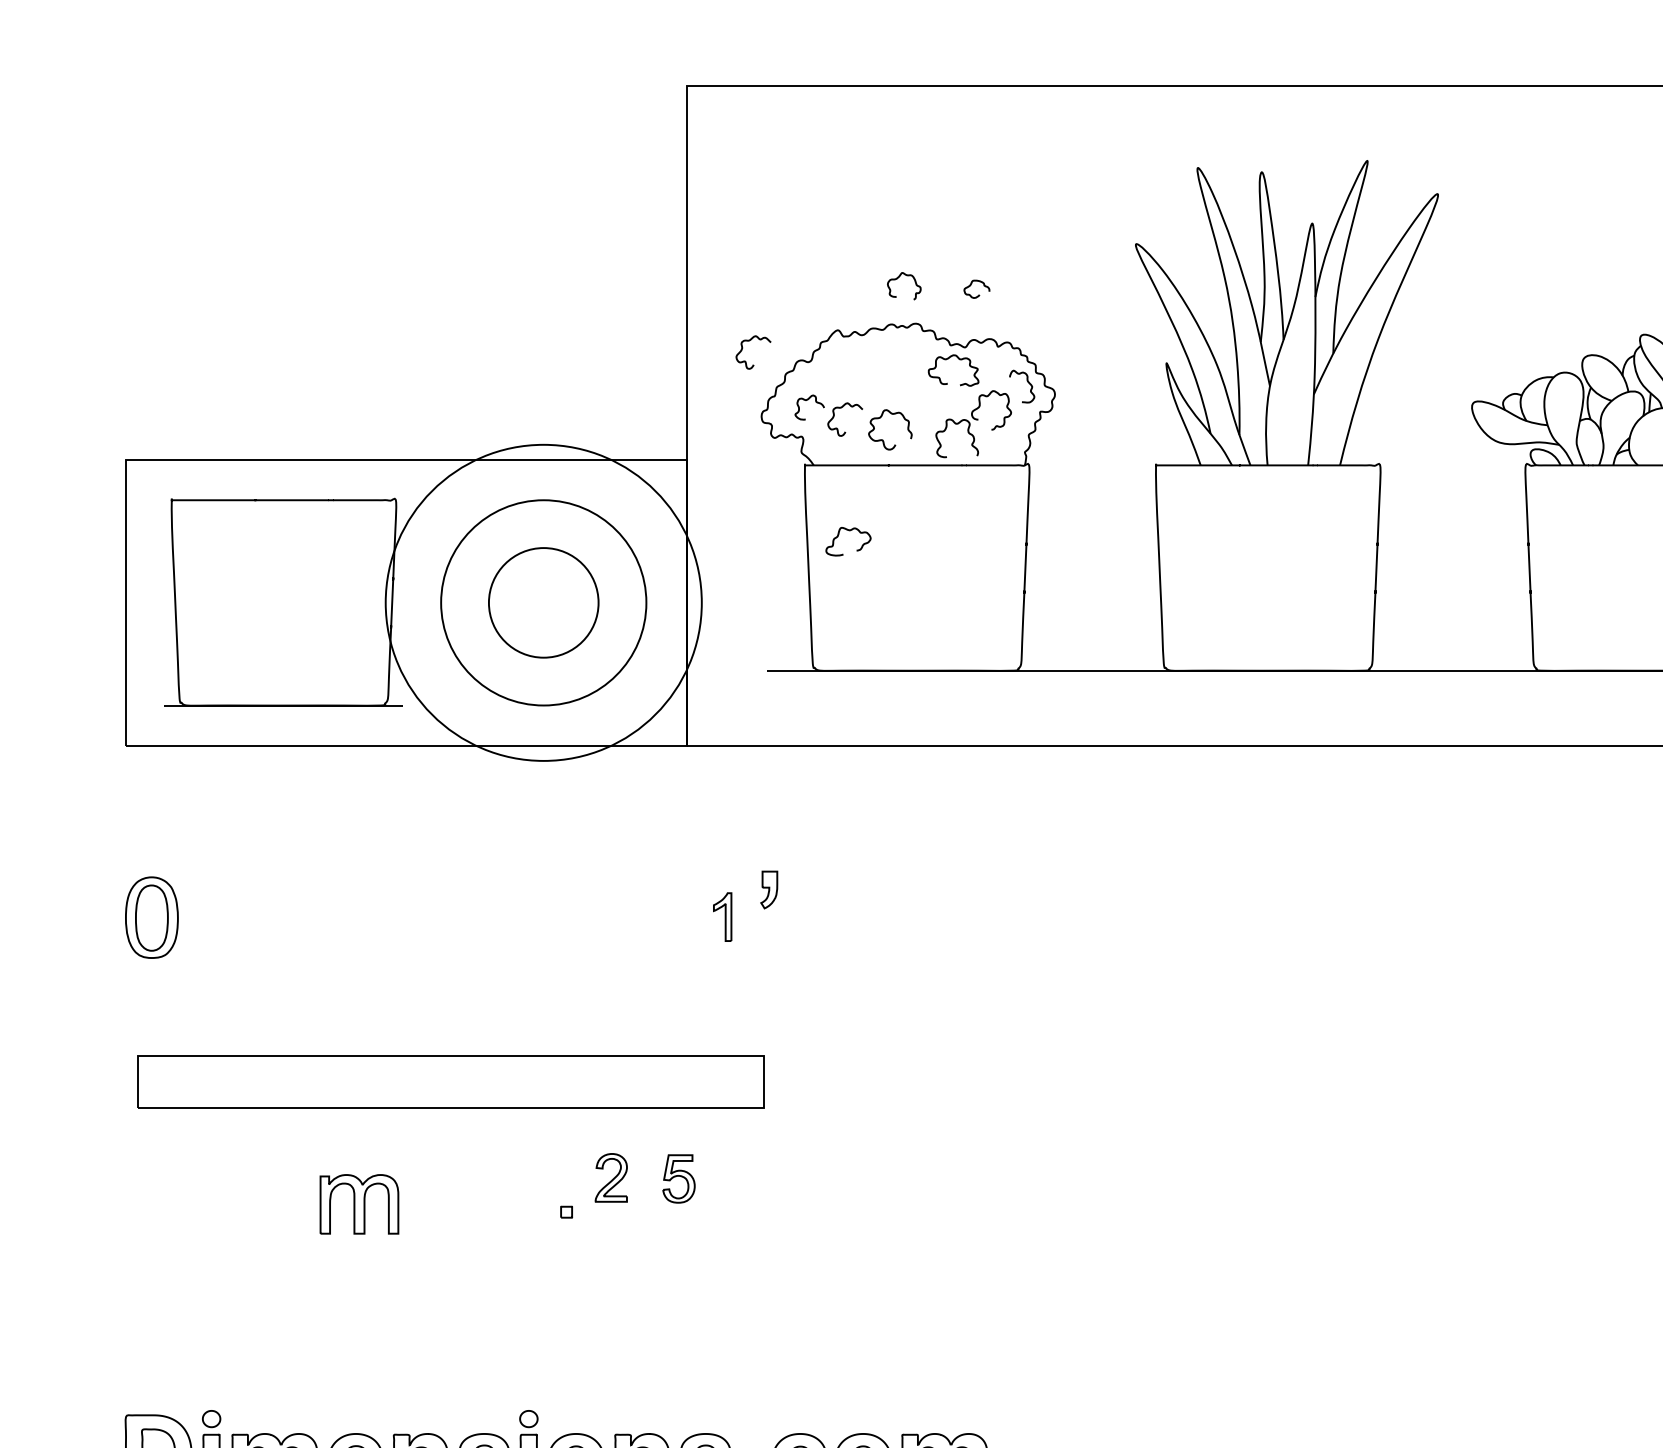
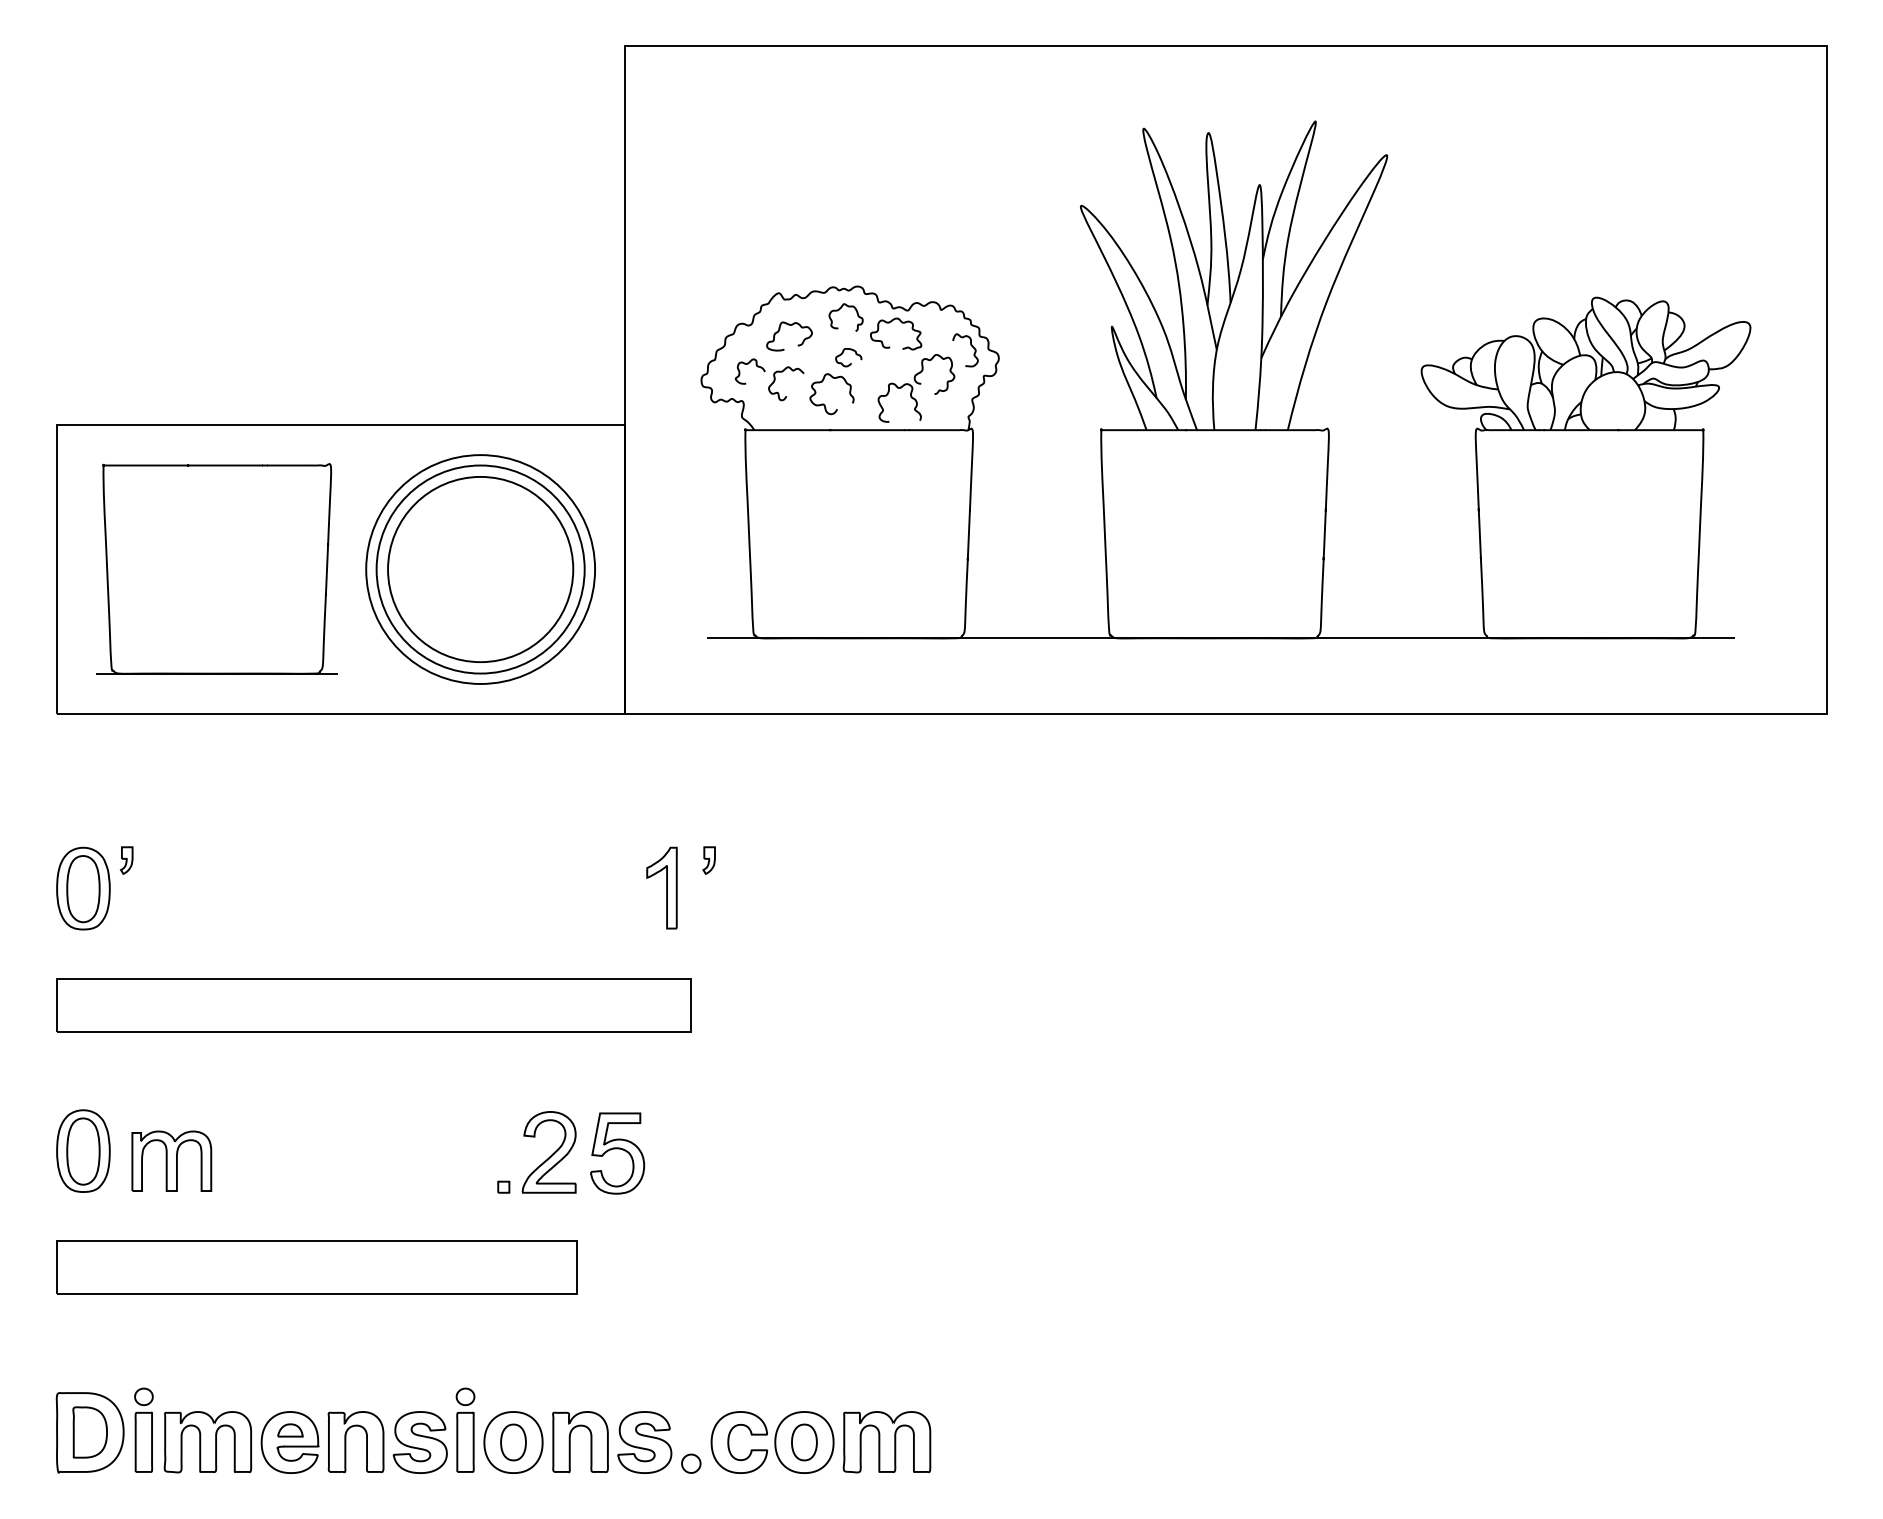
curve: (897, 279) -> (839, 310), moved
curve: (978, 295) -> (850, 363), moved
curve: (742, 349) -> (682, 312), removed
curve: (848, 530) -> (789, 325), moved
circle: (543, 602) -> (480, 569), size x0.71
circle: (543, 602) -> (480, 569), size x1.67
part: (194, 889) -> (126, 860), added
part: (768, 889) -> (708, 860), size x0.71
part: (722, 916) -> (661, 887), size x1.67
part: (449, 1082) -> (373, 1005), moved
part: (151, 1175) -> (83, 1150), added
part: (610, 1177) -> (548, 1152), size x1.67
part: (678, 1178) -> (617, 1153), size x1.67
part: (359, 1203) -> (171, 1160), moved
part: (381, 1291) -> (316, 1267), added

